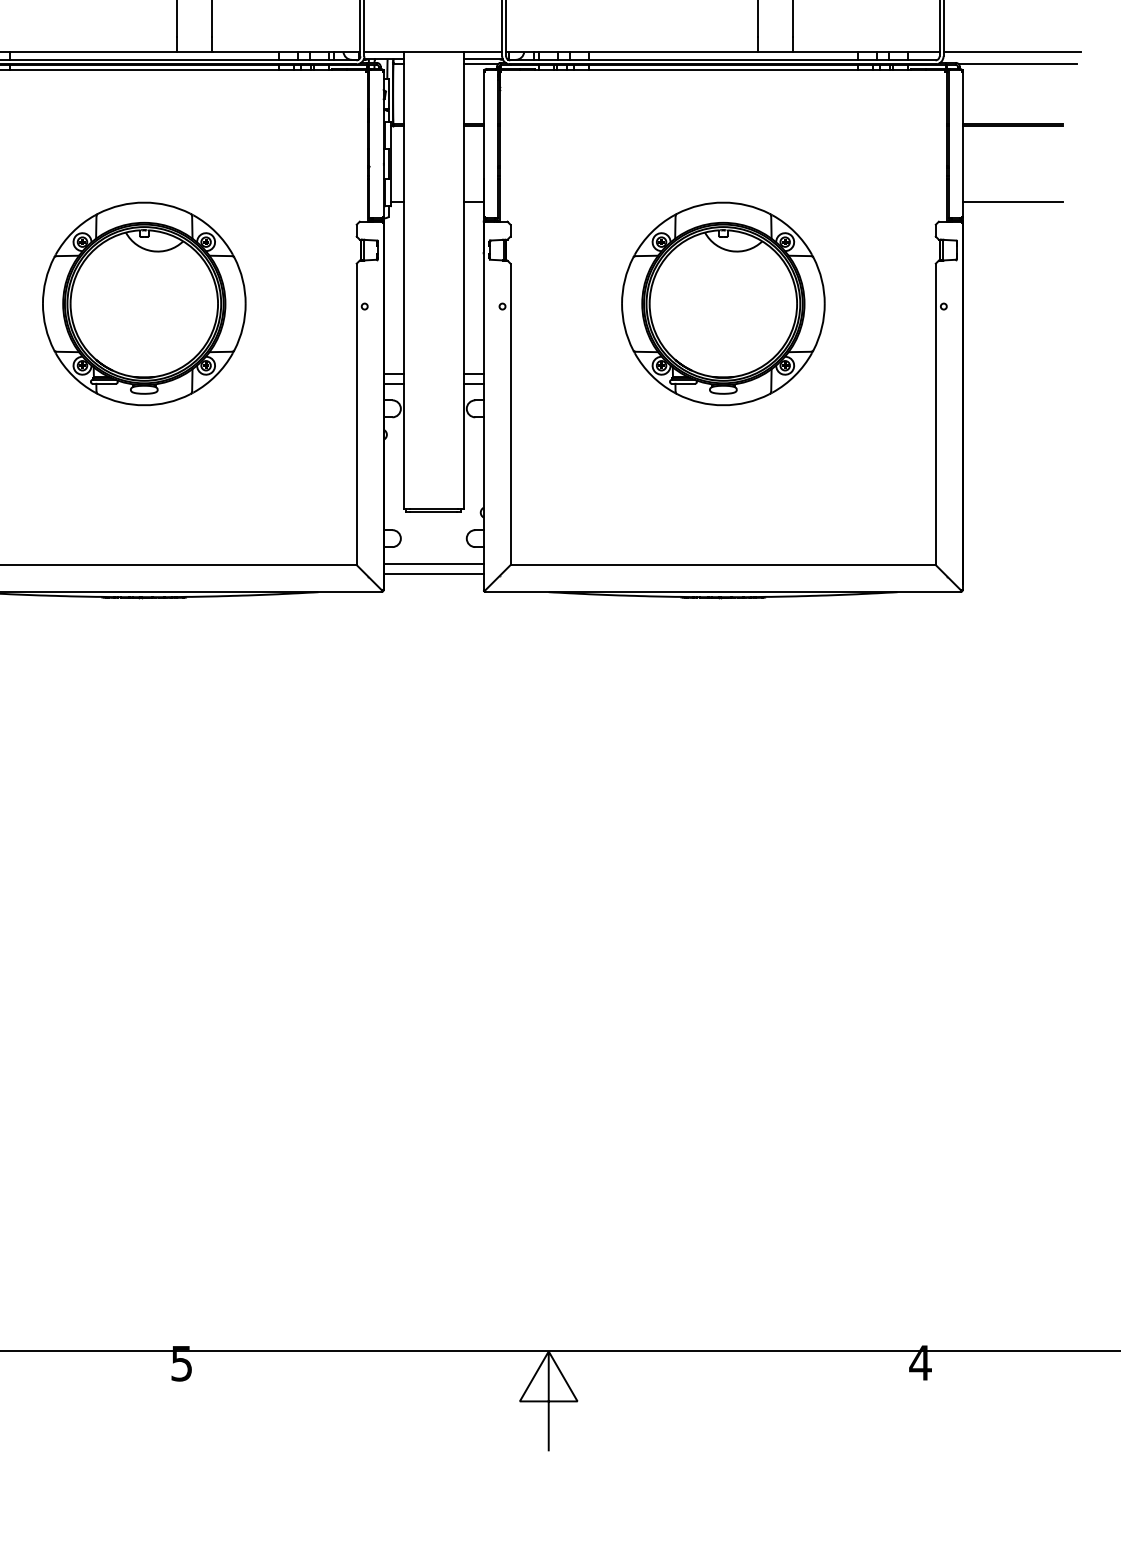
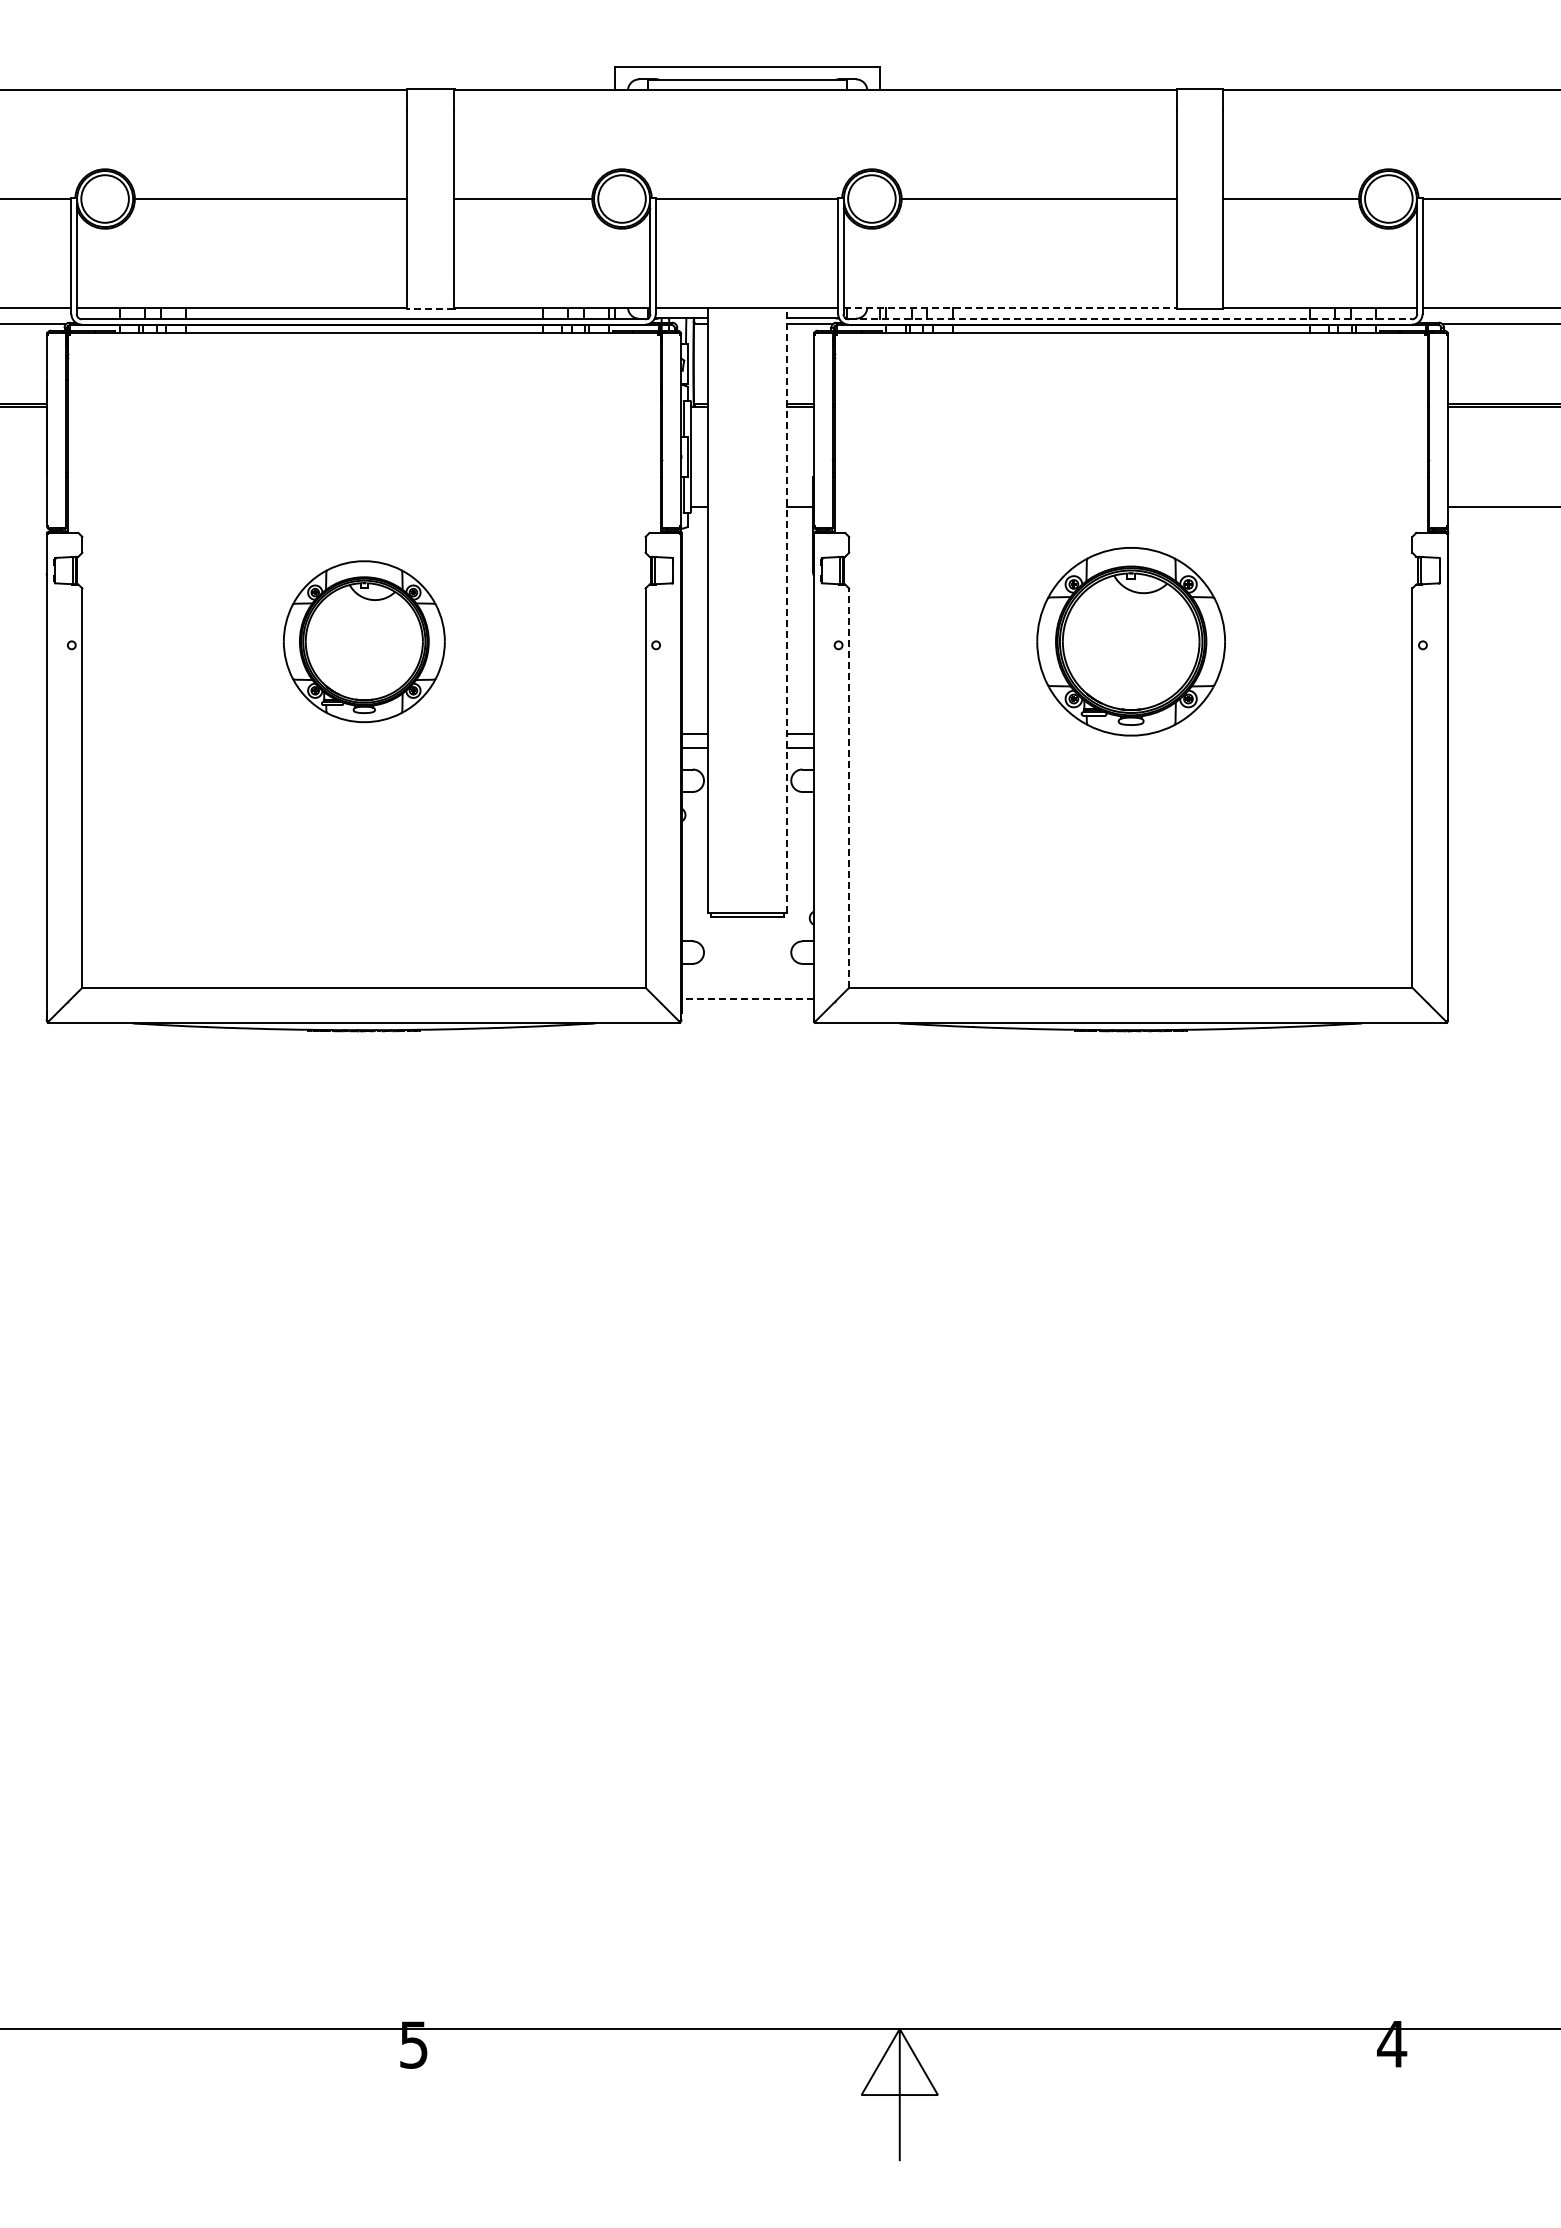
line: (194, 52) -> (430, 308), solid -> dashed
line: (632, 52) -> (1010, 308), solid -> dashed
line: (722, 60) -> (1130, 319), solid -> dashed
line: (463, 280) -> (787, 610), solid -> dashed
part: (144, 303) -> (364, 641), size x0.6
part: (723, 303) -> (1131, 641), size x0.7
line: (510, 414) -> (849, 788), solid -> dashed
line: (433, 563) -> (747, 985), removed
line: (433, 573) -> (747, 998), solid -> dashed

